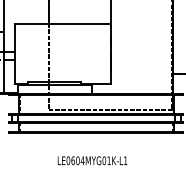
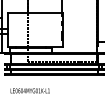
text: (91, 160) -> (29, 90), moved

